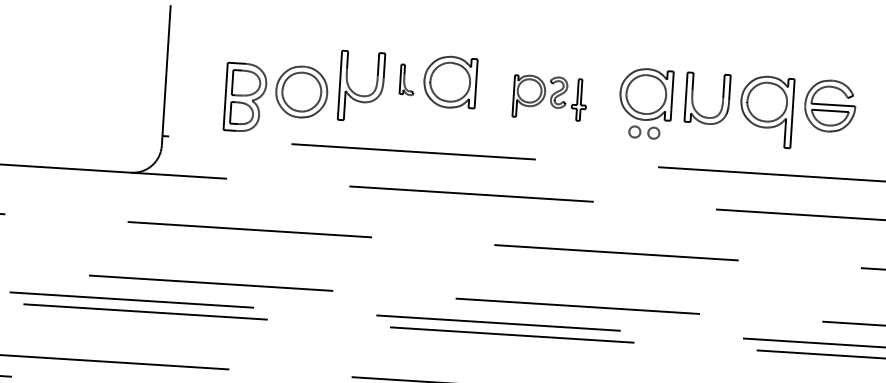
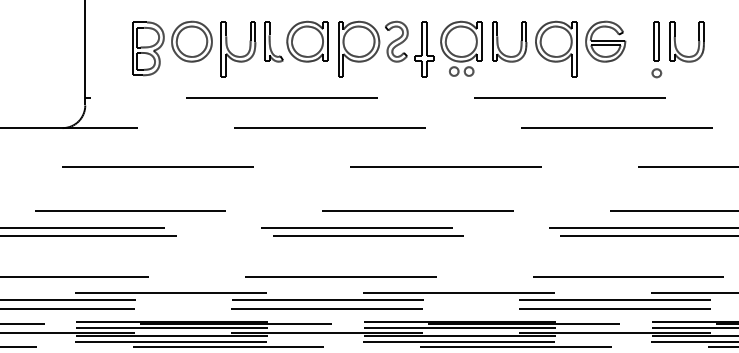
part: (406, 79) -> (273, 41), size x1.67
part: (550, 97) -> (386, 48), size x1.67
part: (276, 99) -> (172, 48), moved

